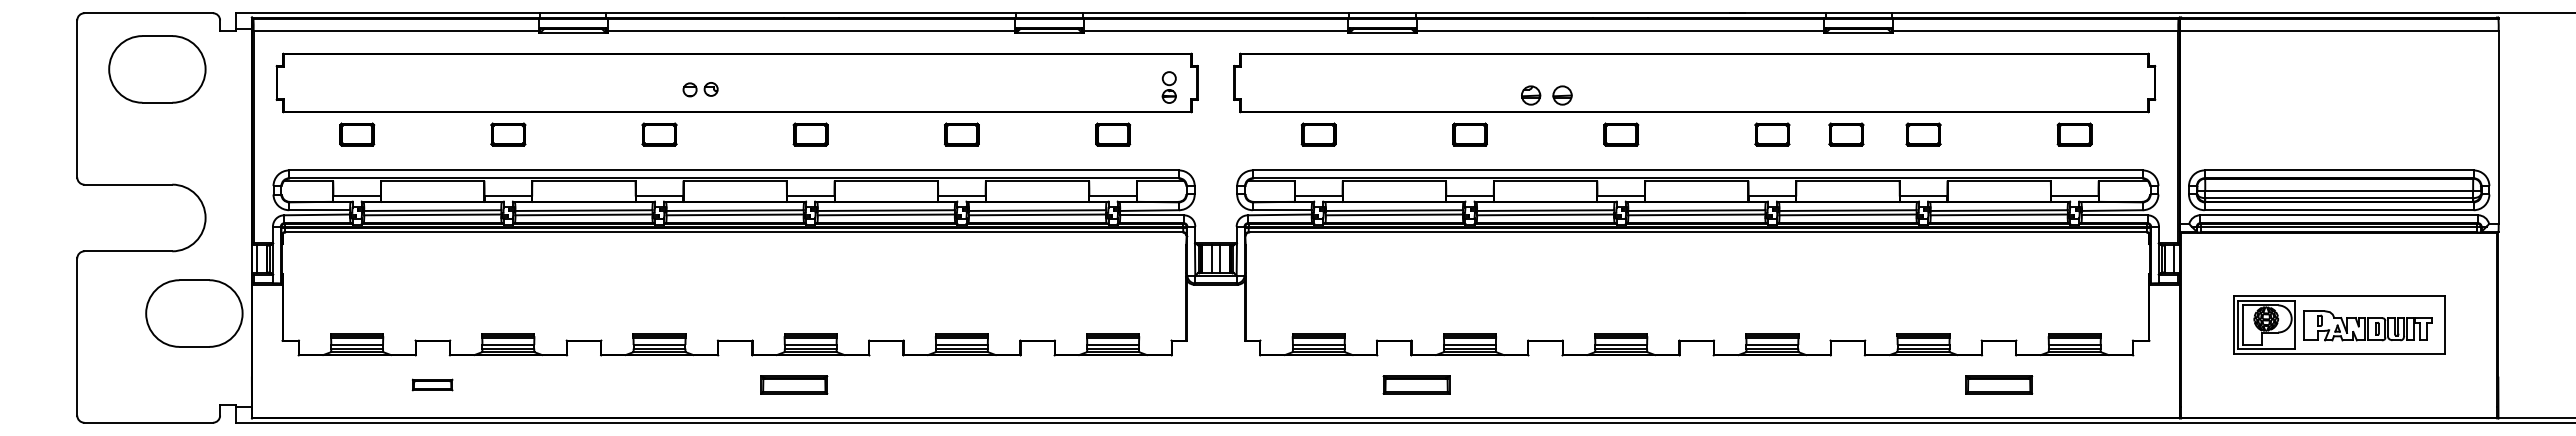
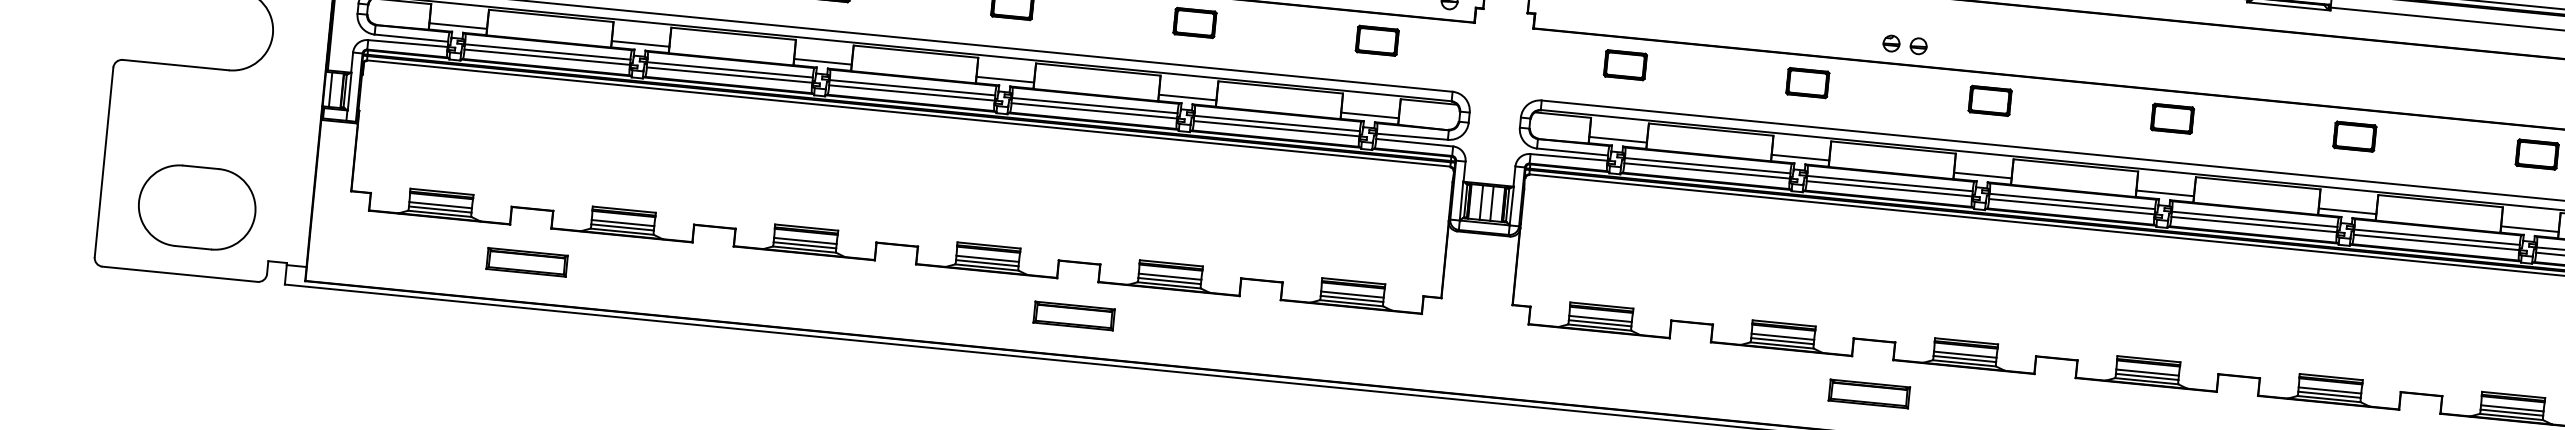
part: (1546, 95) -> (1904, 44), size x0.71
part: (1846, 134) -> (2261, 127), removed
part: (194, 313) -> (197, 207), moved
part: (432, 384) -> (526, 261), size x1.67
part: (794, 384) -> (1074, 315), moved
part: (1416, 384) -> (1869, 393), moved

